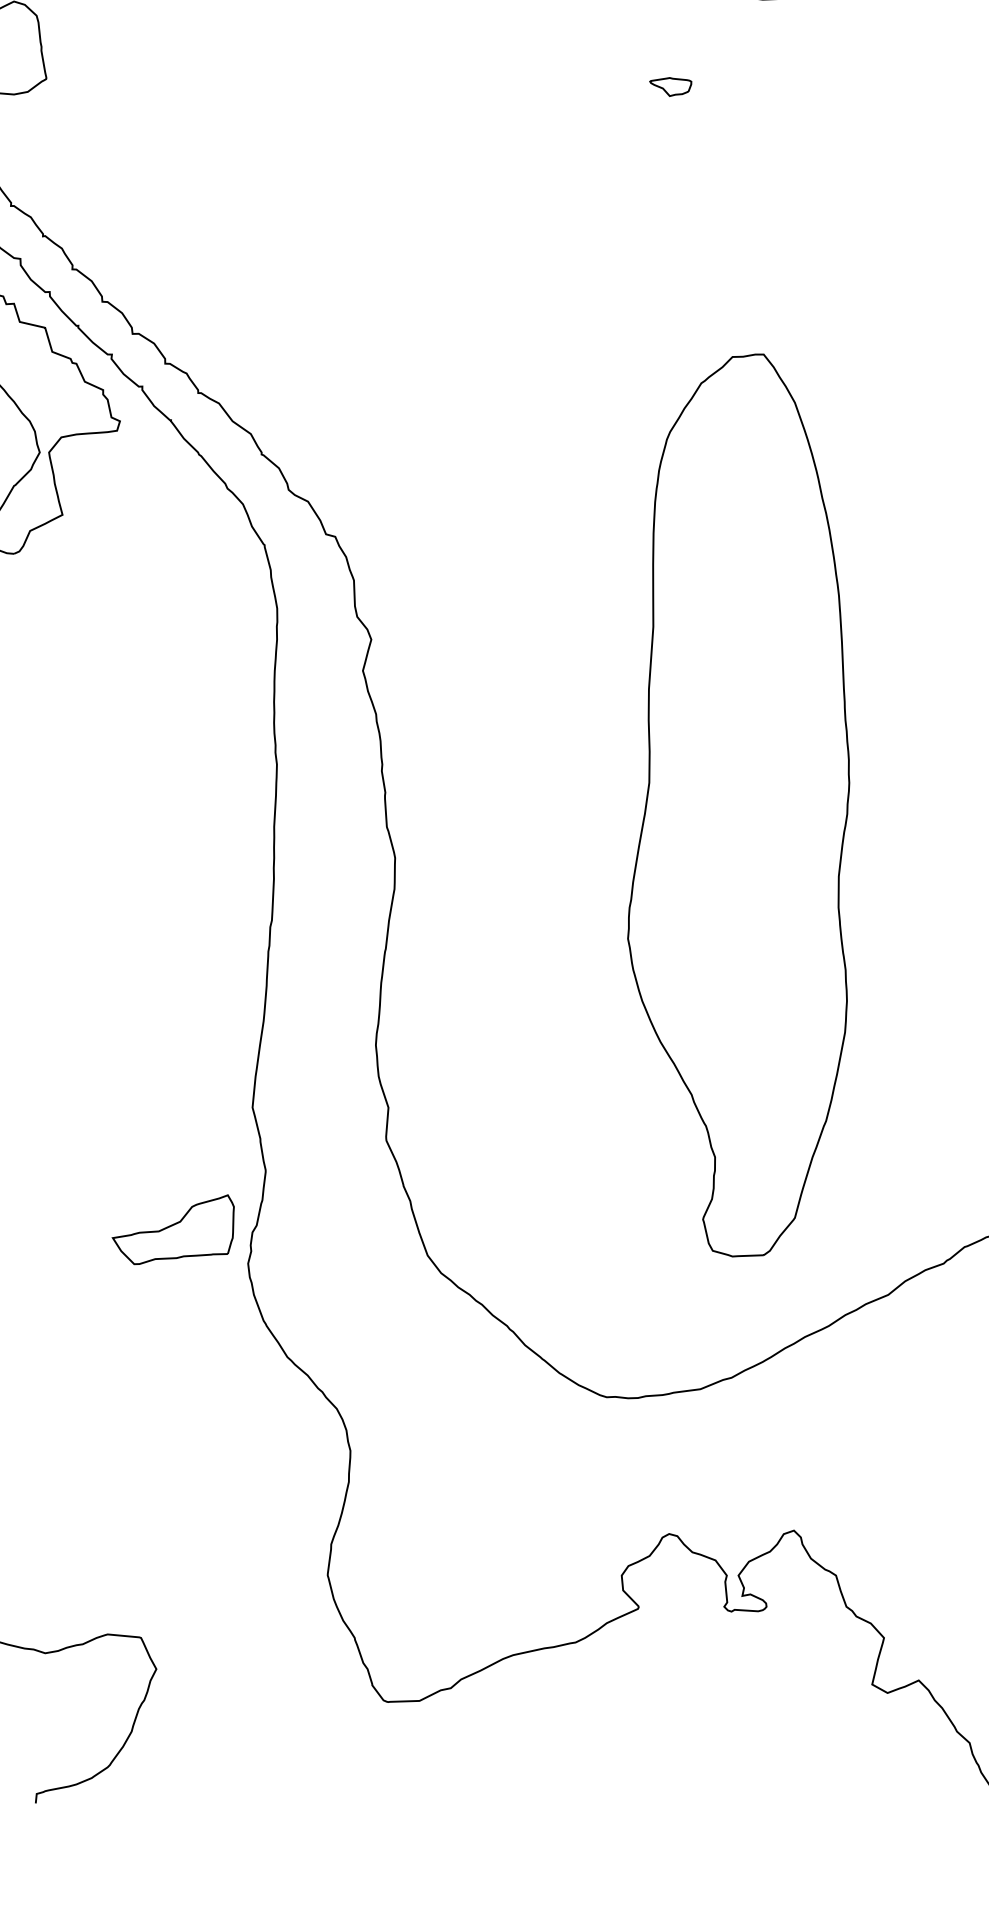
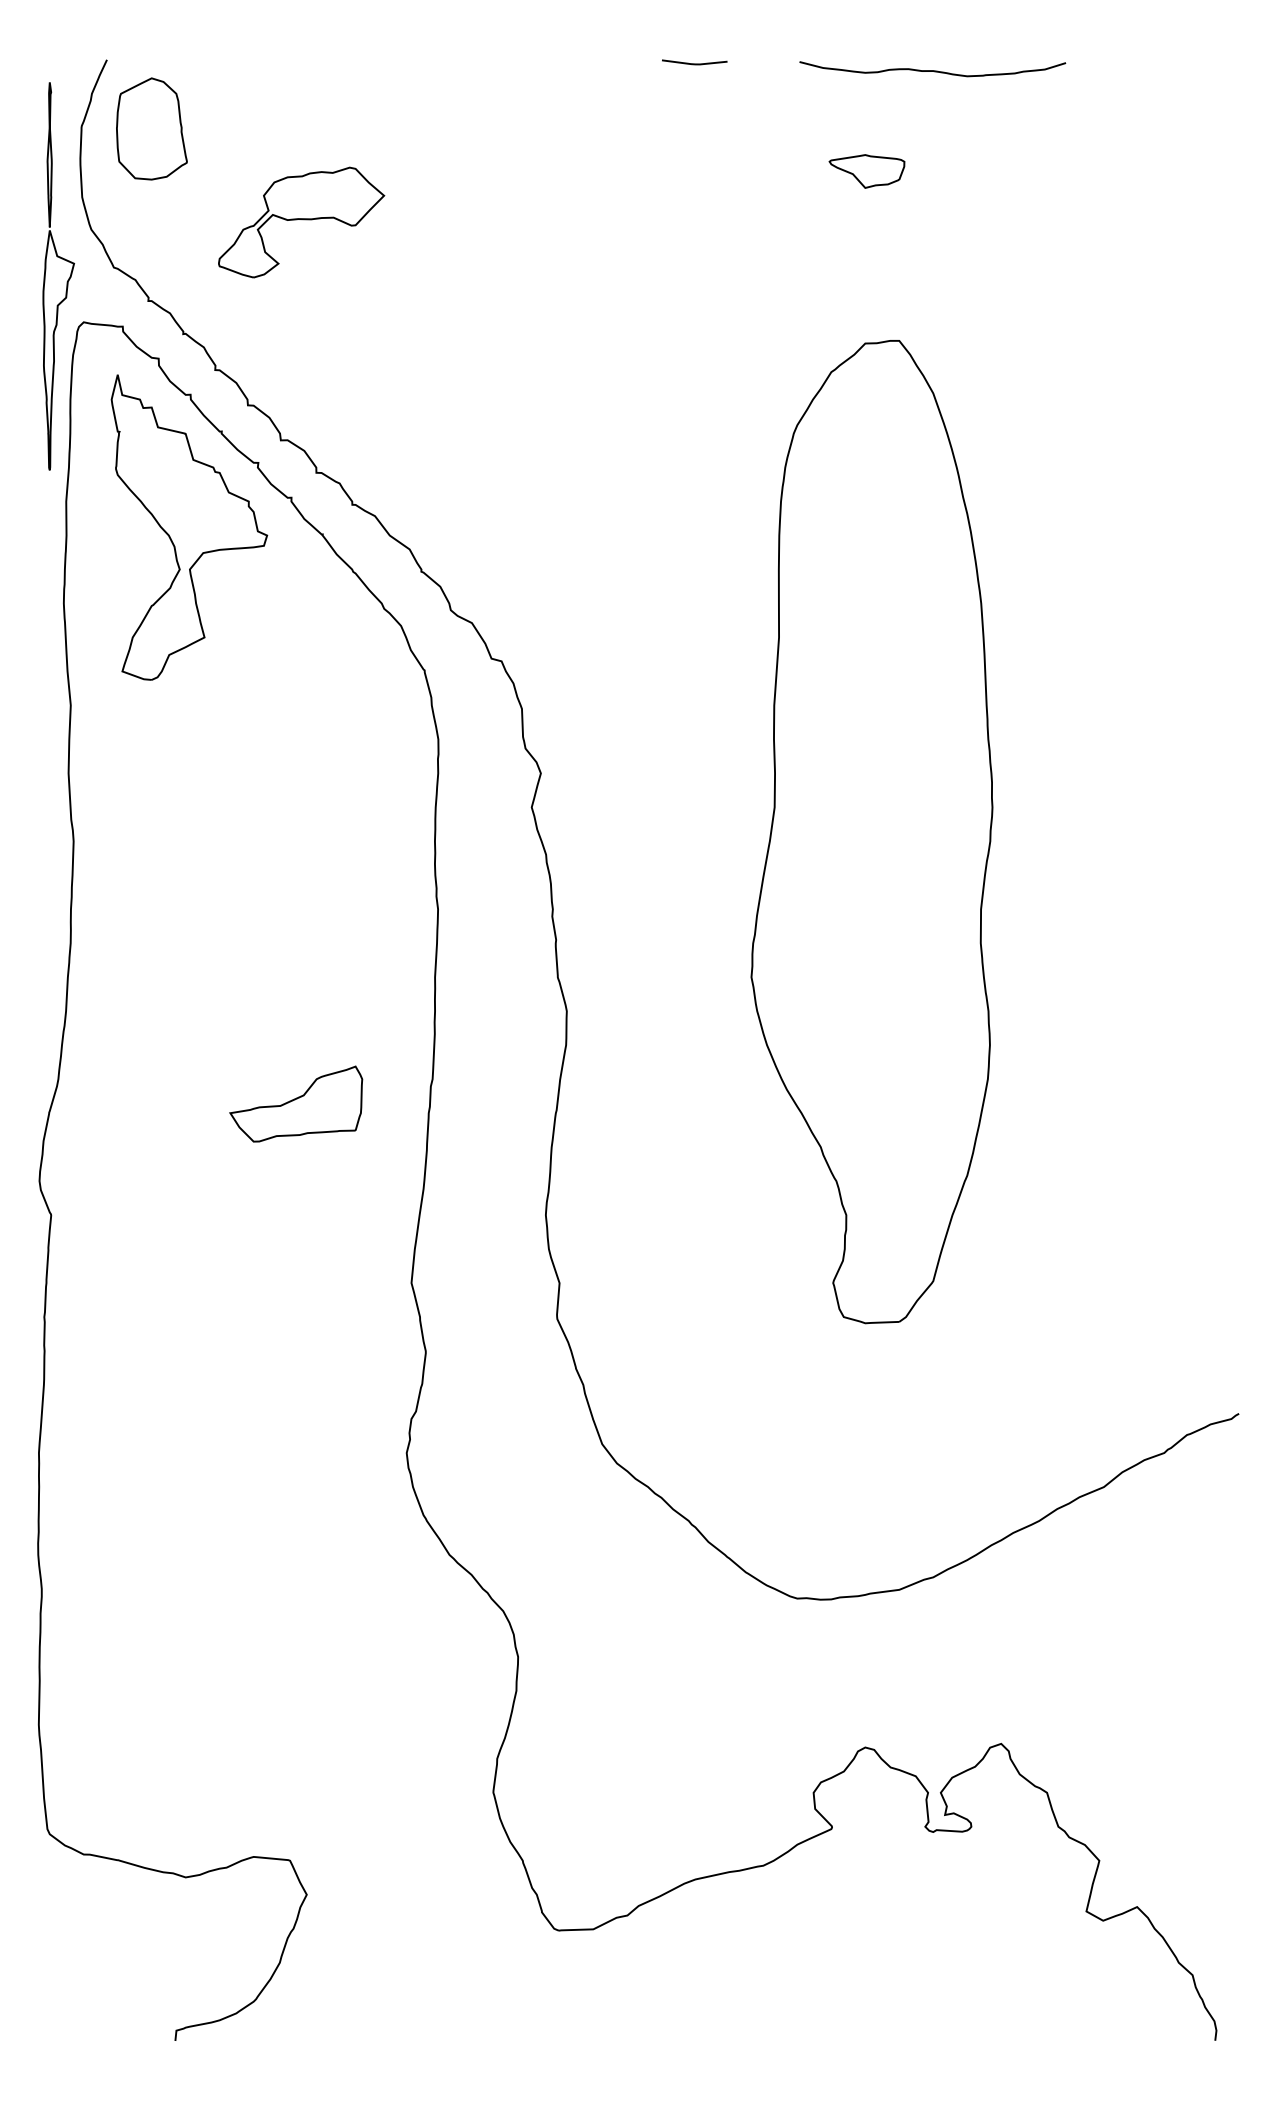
part: (670, 87) -> (866, 171), size x1.67
part: (151, 133) -> (301, 222), added
part: (738, 805) -> (871, 832), moved
part: (173, 1229) -> (296, 1103), moved

